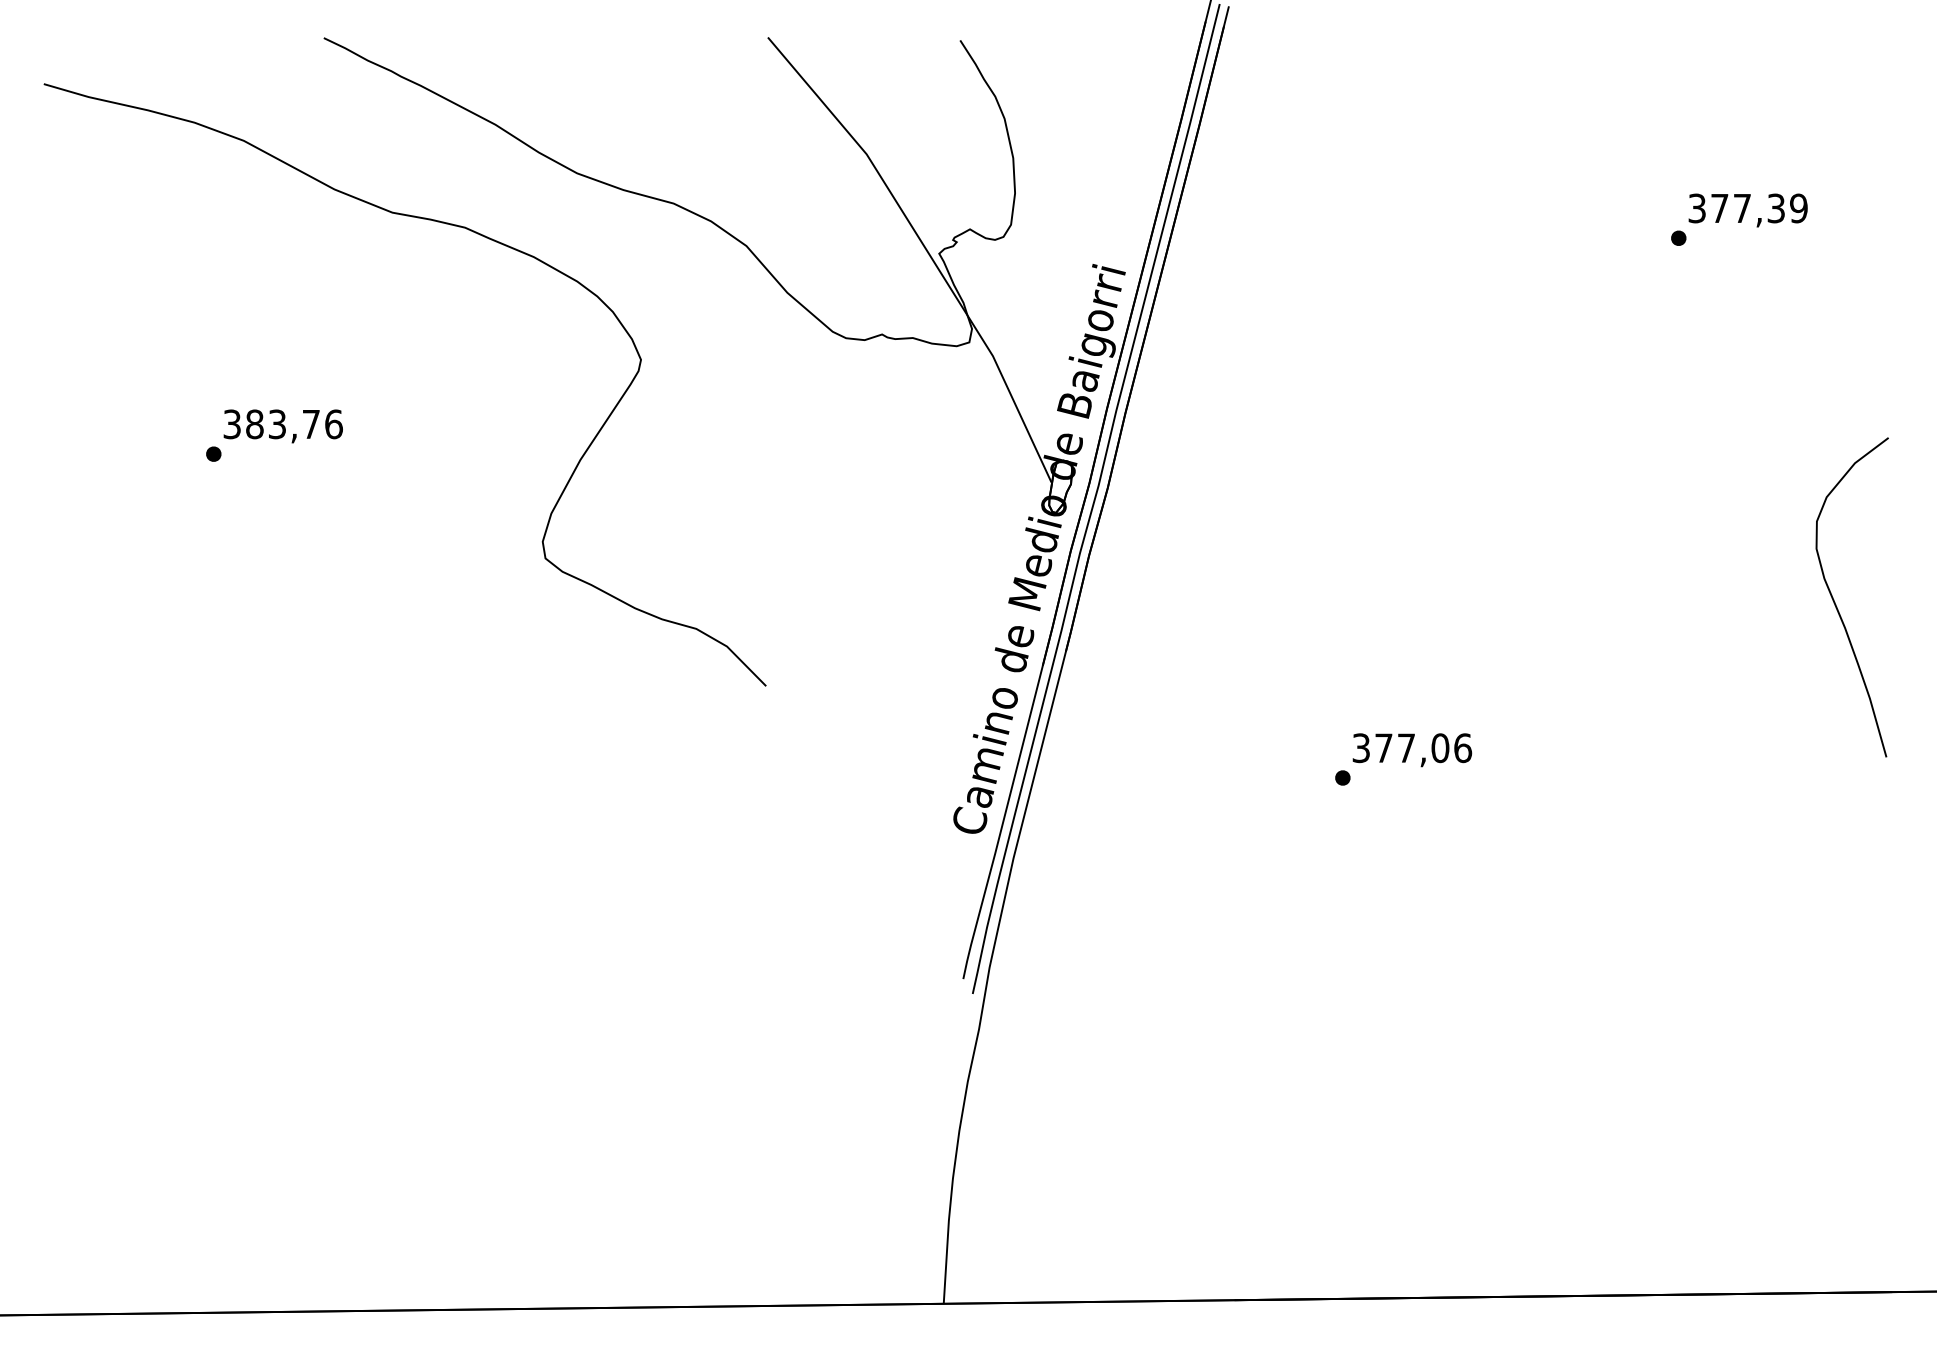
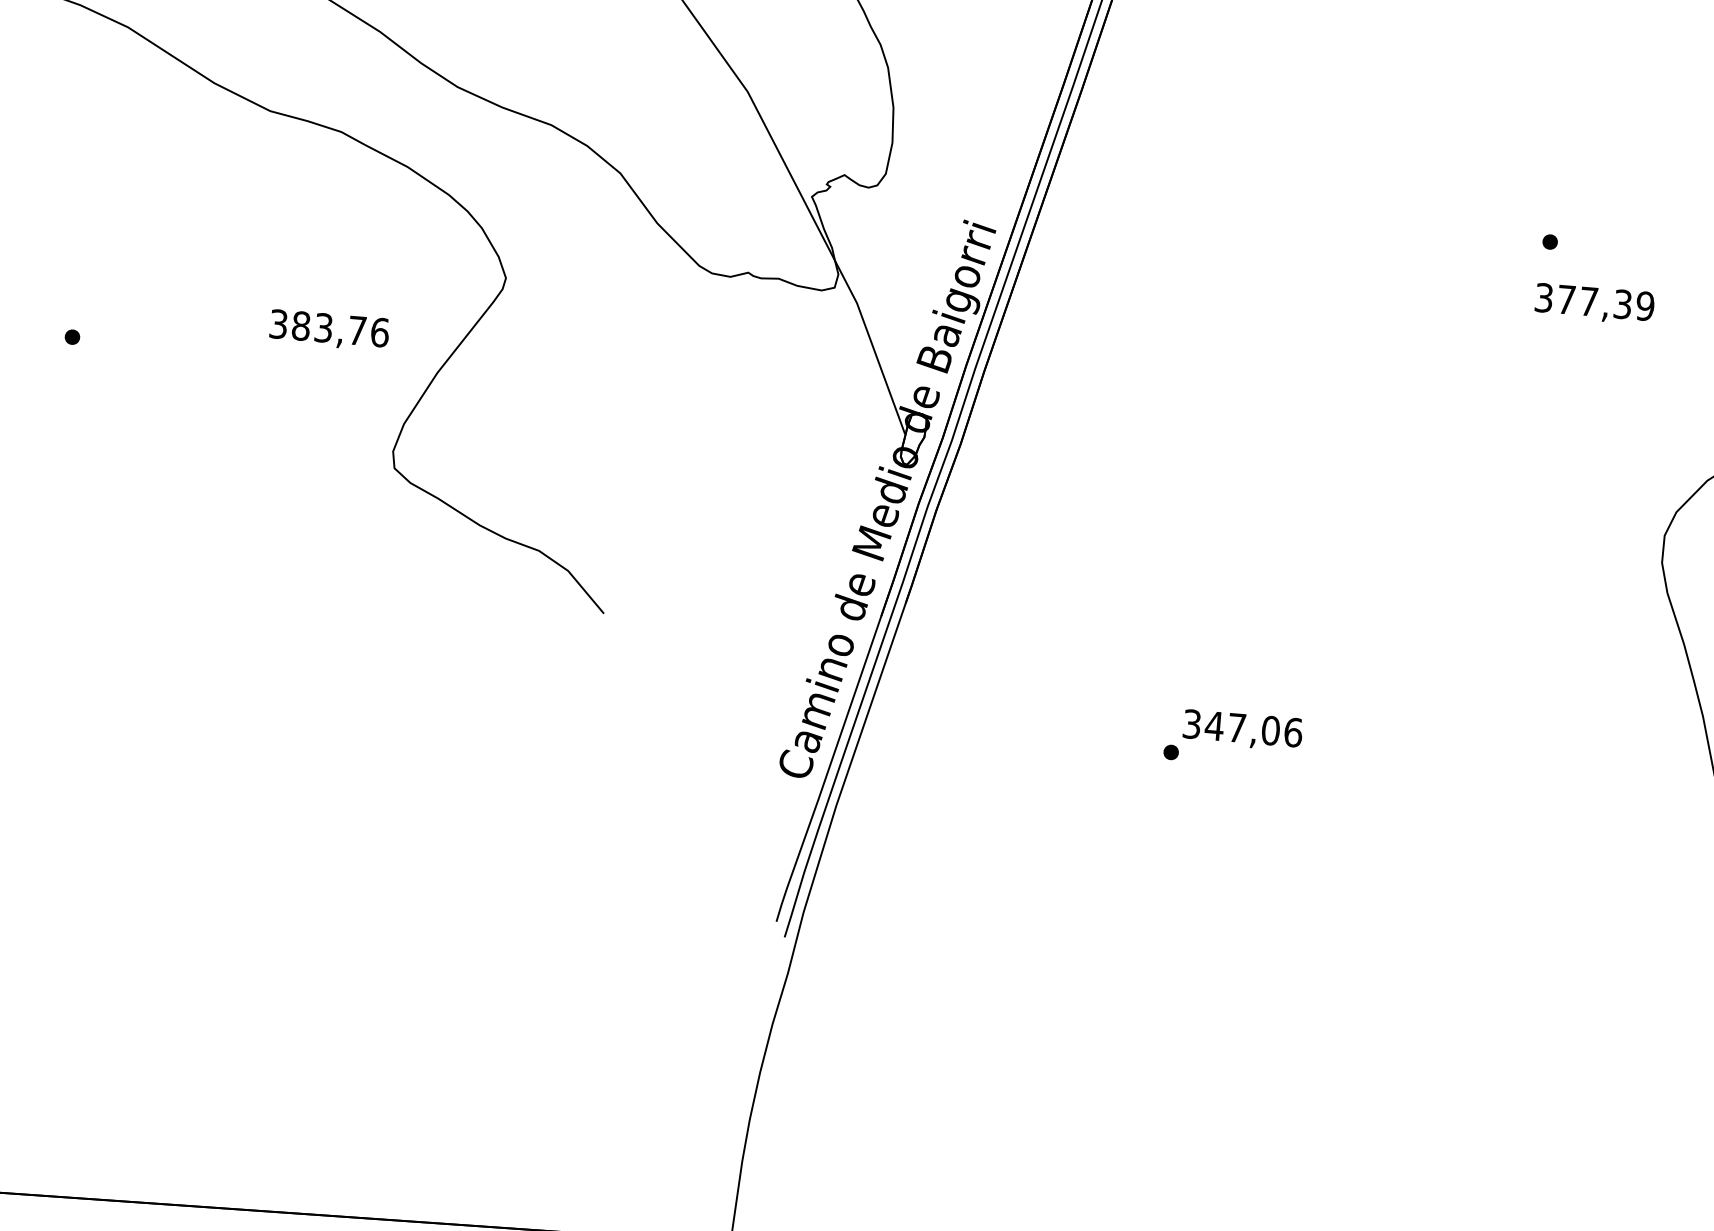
text: (1747, 210) -> (1594, 304), moved
text: (282, 426) -> (328, 330), moved
text: (1383, 747) -> (1214, 725), 377,06 -> 347,06

